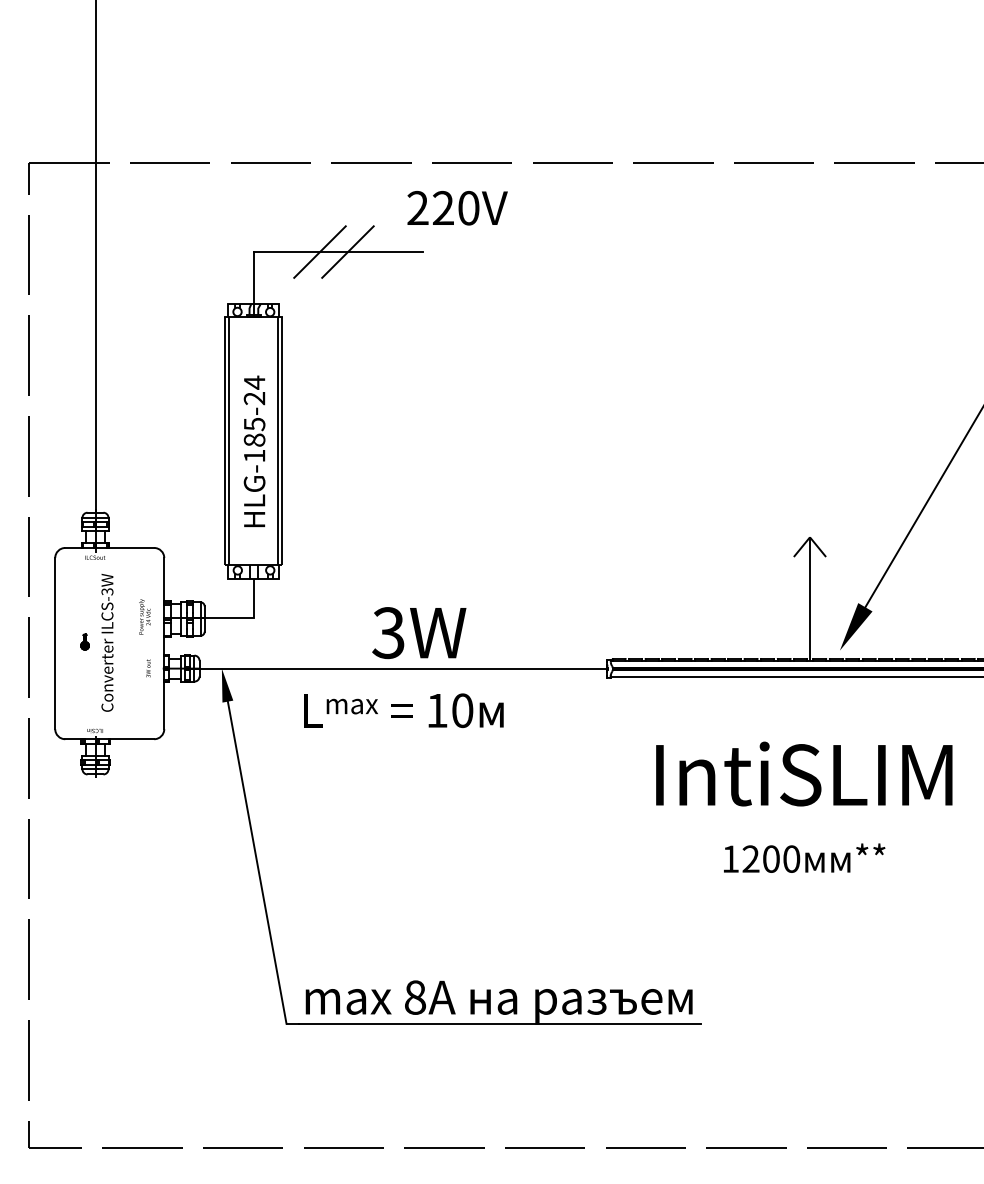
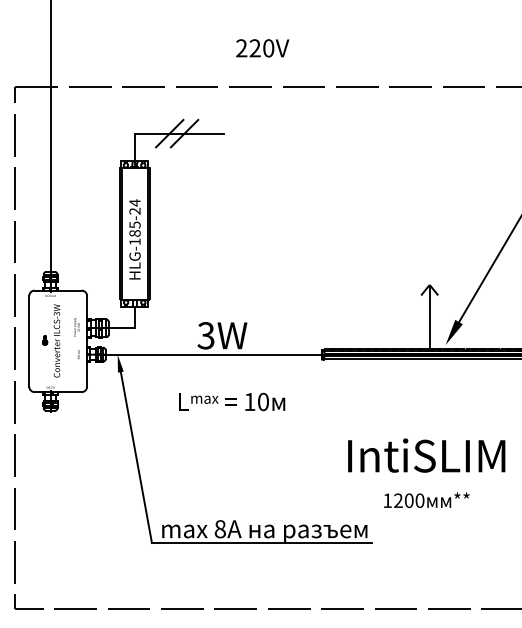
text: (457, 208) -> (262, 48), moved
text: (404, 709) -> (232, 401), moved
text: (803, 805) -> (426, 472), moved

